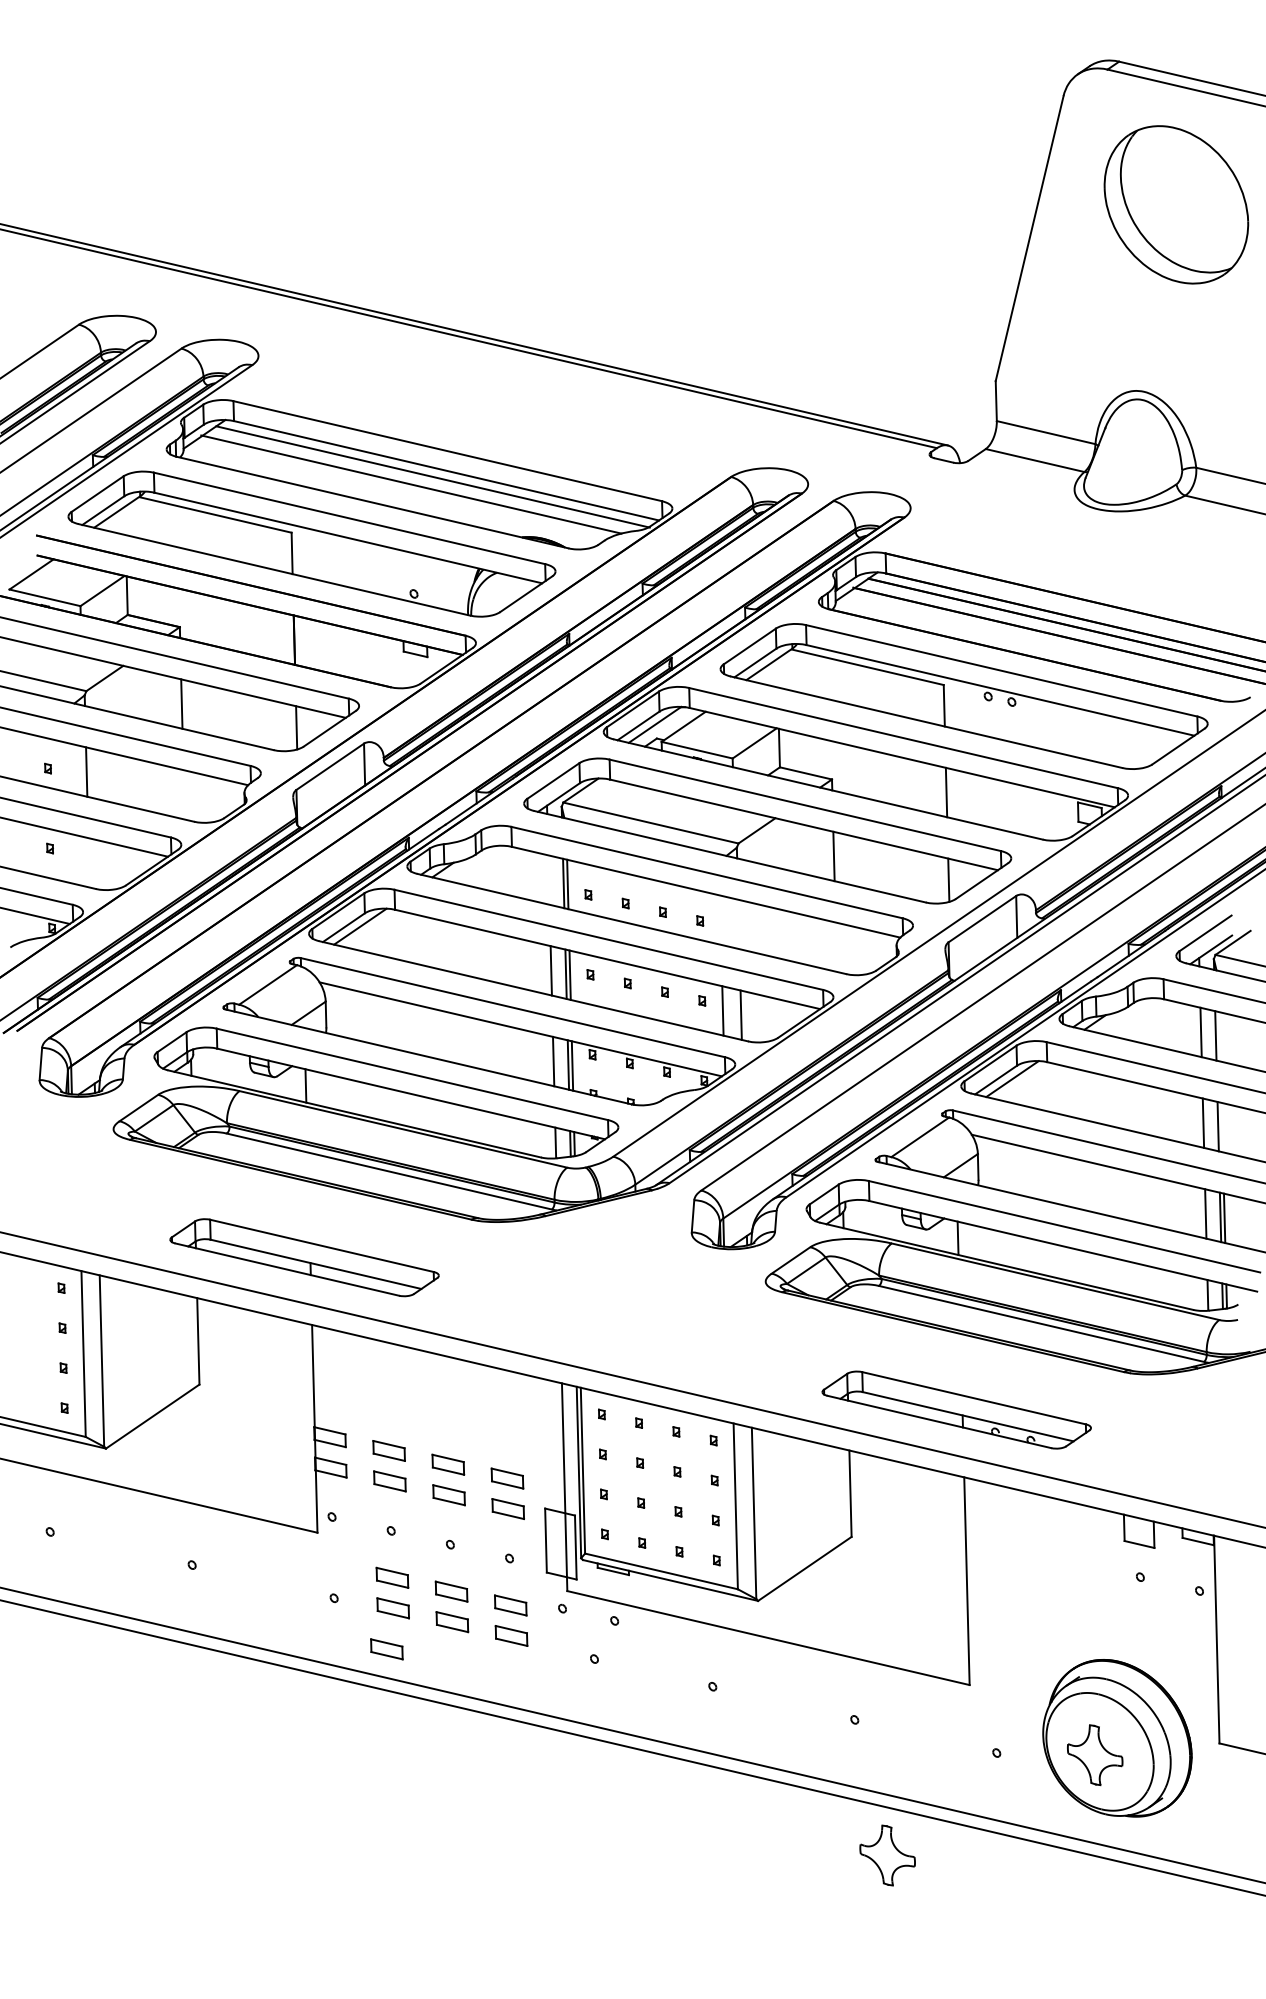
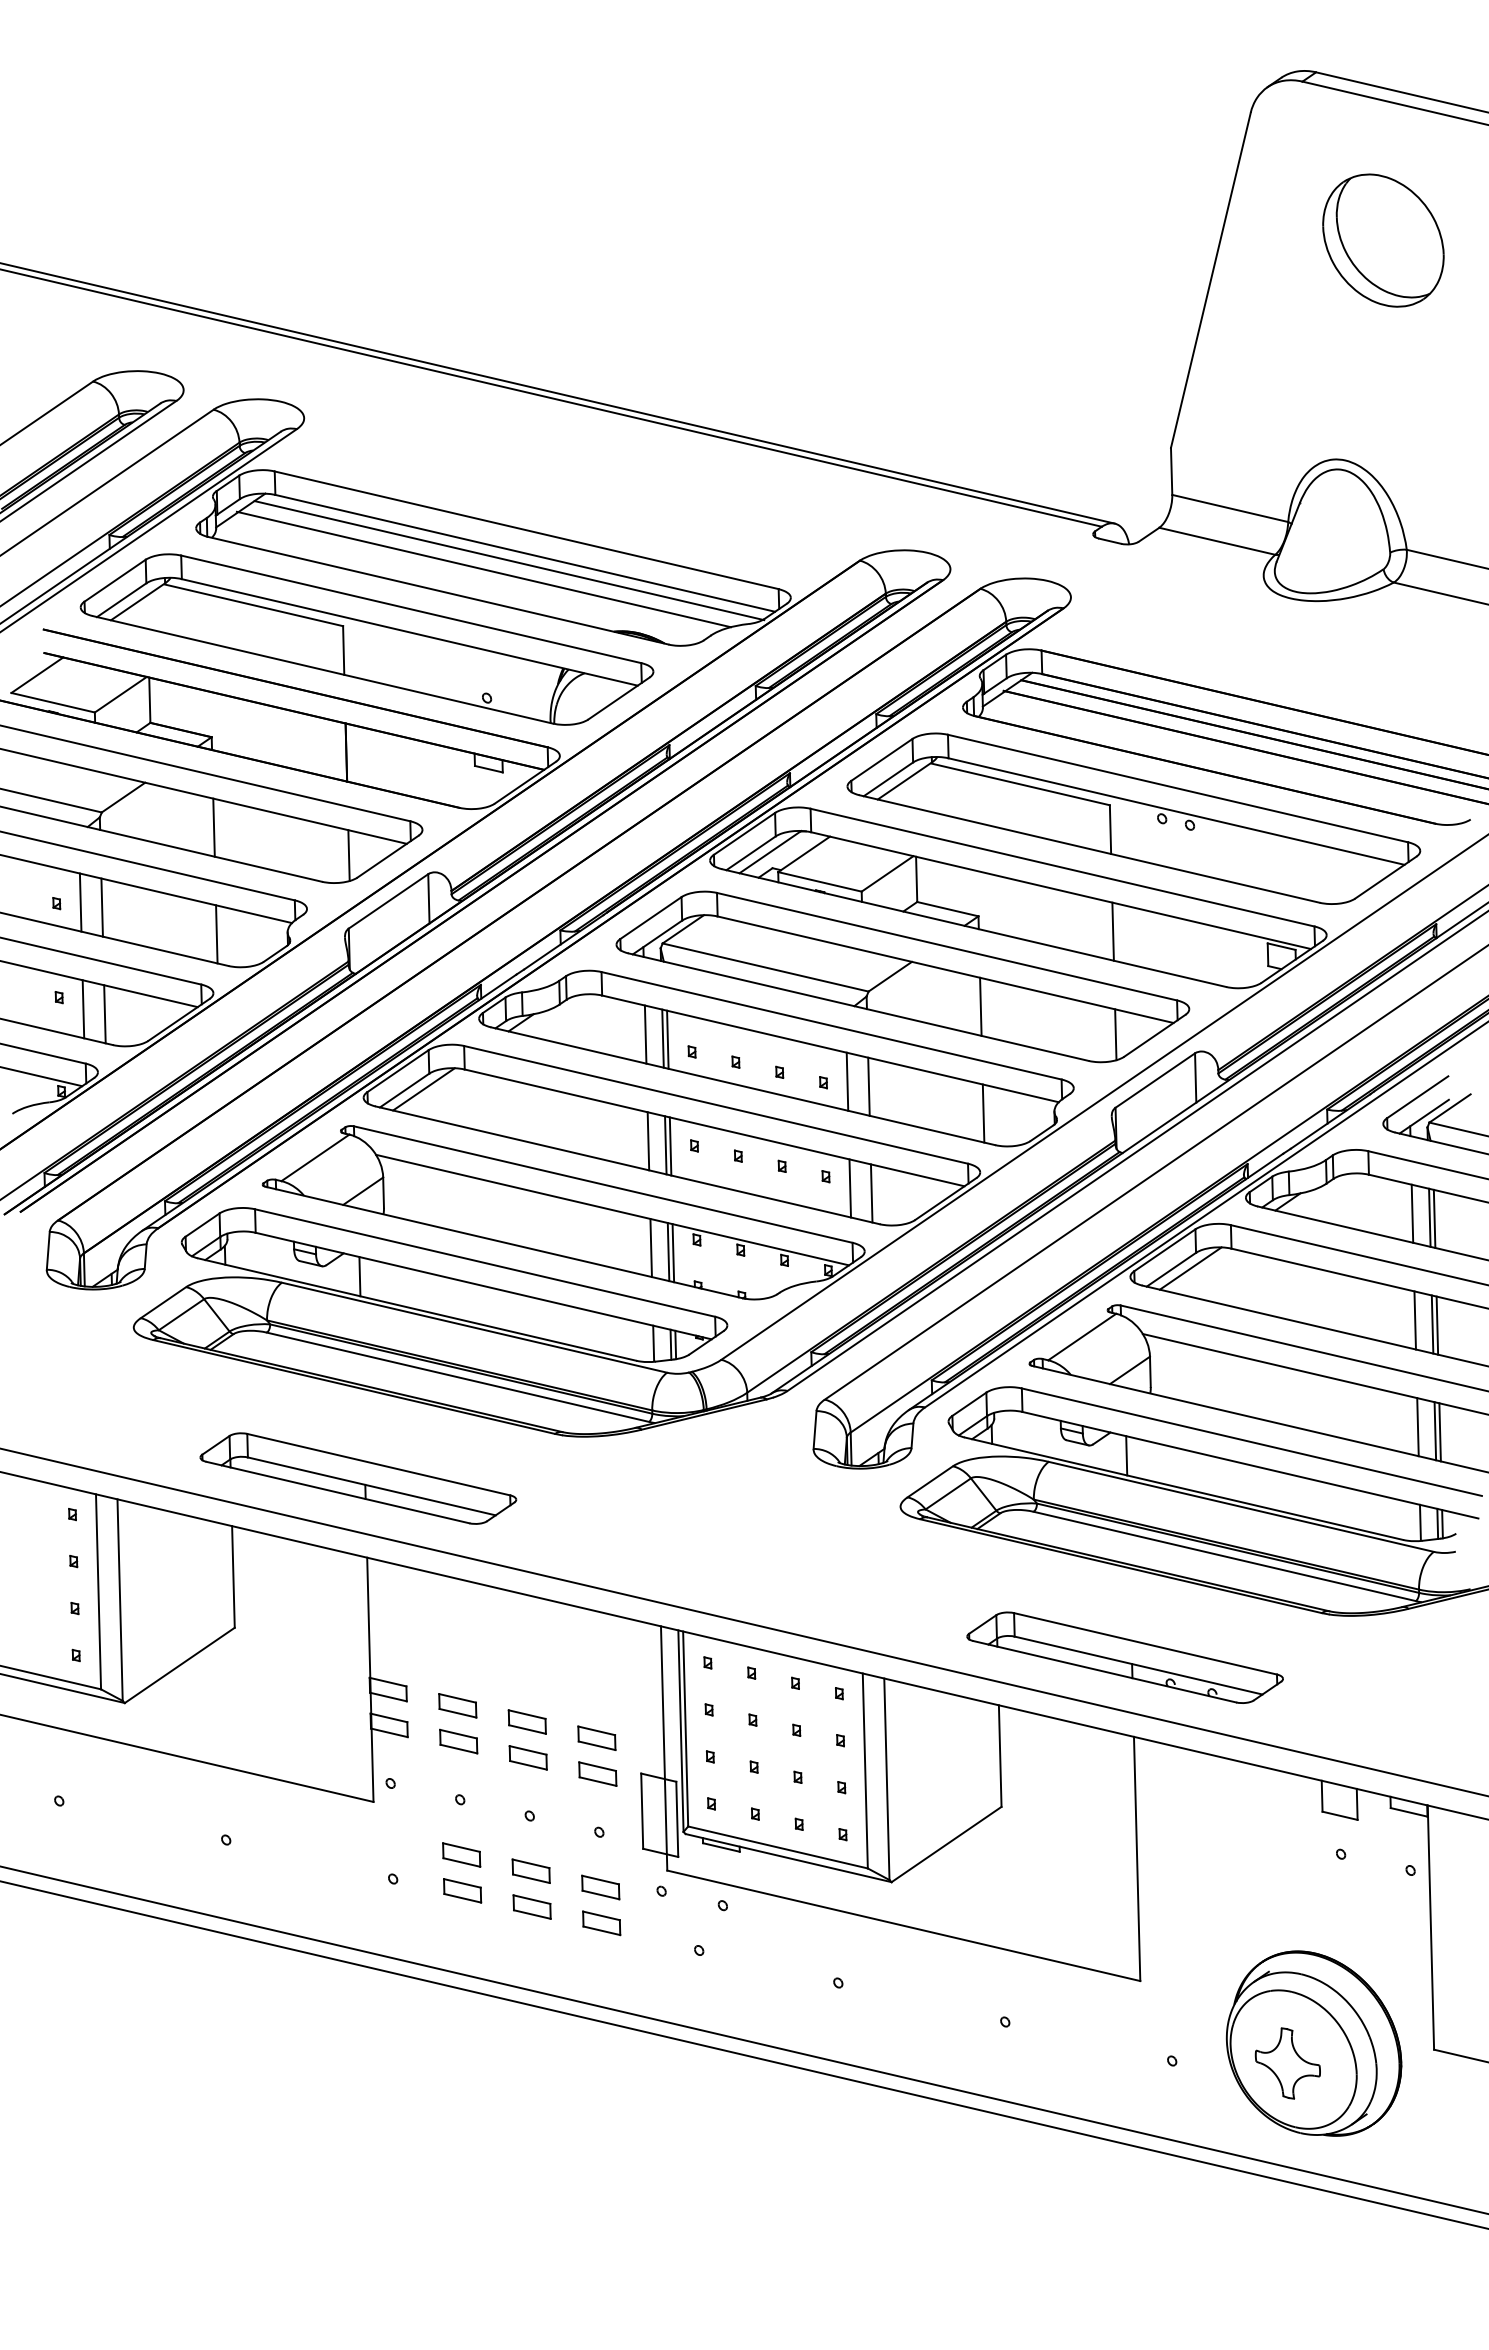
part: (1176, 204) -> (1383, 240), size x0.71
line: (68, 767) -> (80, 902), added
line: (183, 794) -> (216, 934), added
line: (70, 858) -> (83, 1009), added
line: (88, 862) -> (104, 1014), added
line: (548, 880) -> (645, 1034), added
line: (720, 919) -> (847, 1081), added
line: (738, 924) -> (868, 1086), added
line: (836, 947) -> (983, 1113), added
line: (1219, 1036) -> (1434, 1218), added
line: (1222, 1127) -> (1437, 1325), added
part: (386, 1648) -> (454, 1938), removed
part: (887, 1855) -> (1043, 2181), removed

